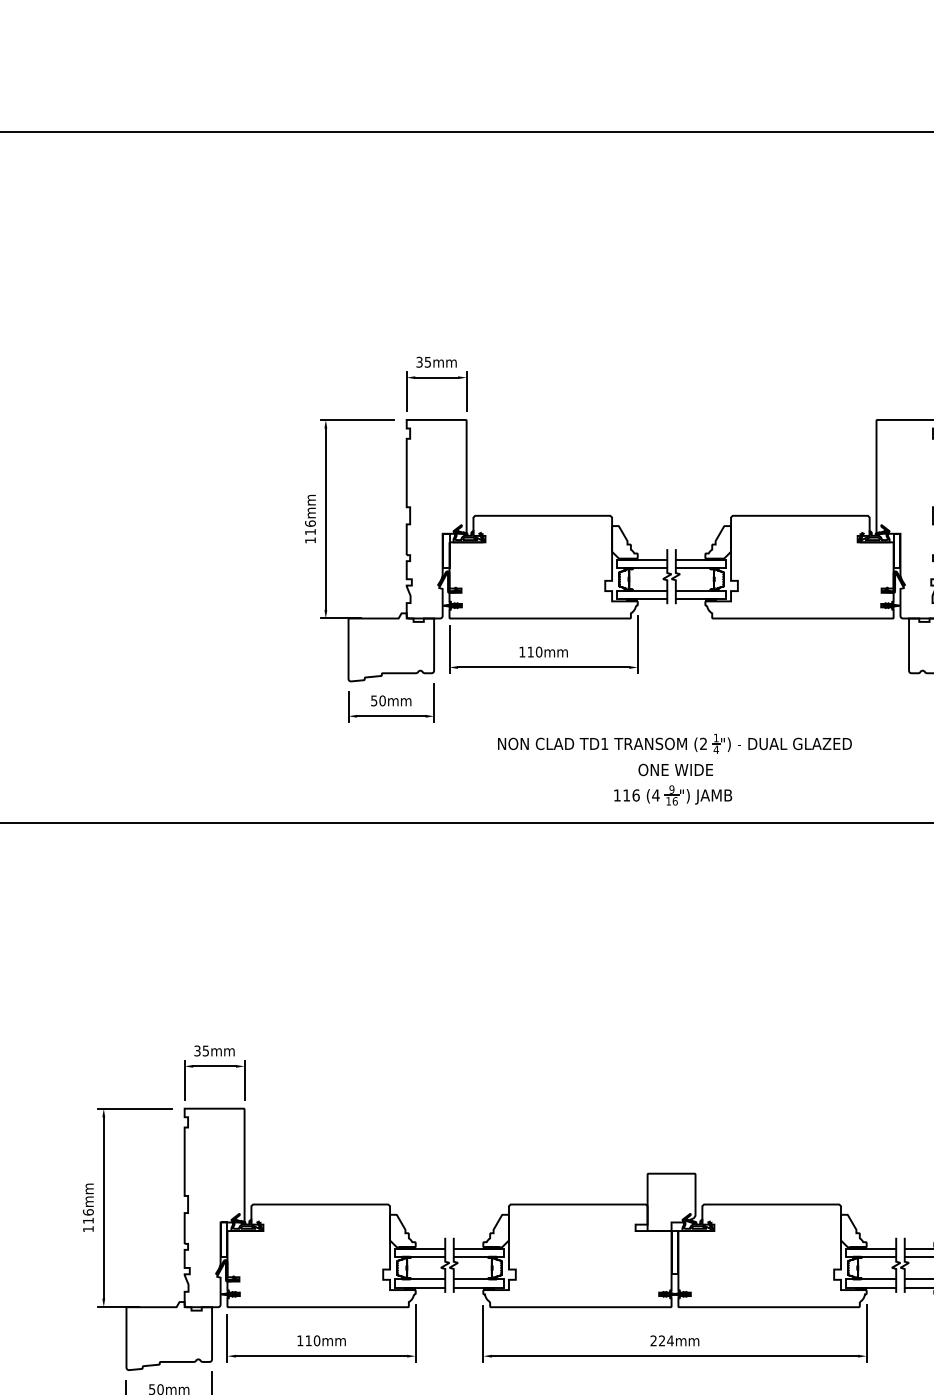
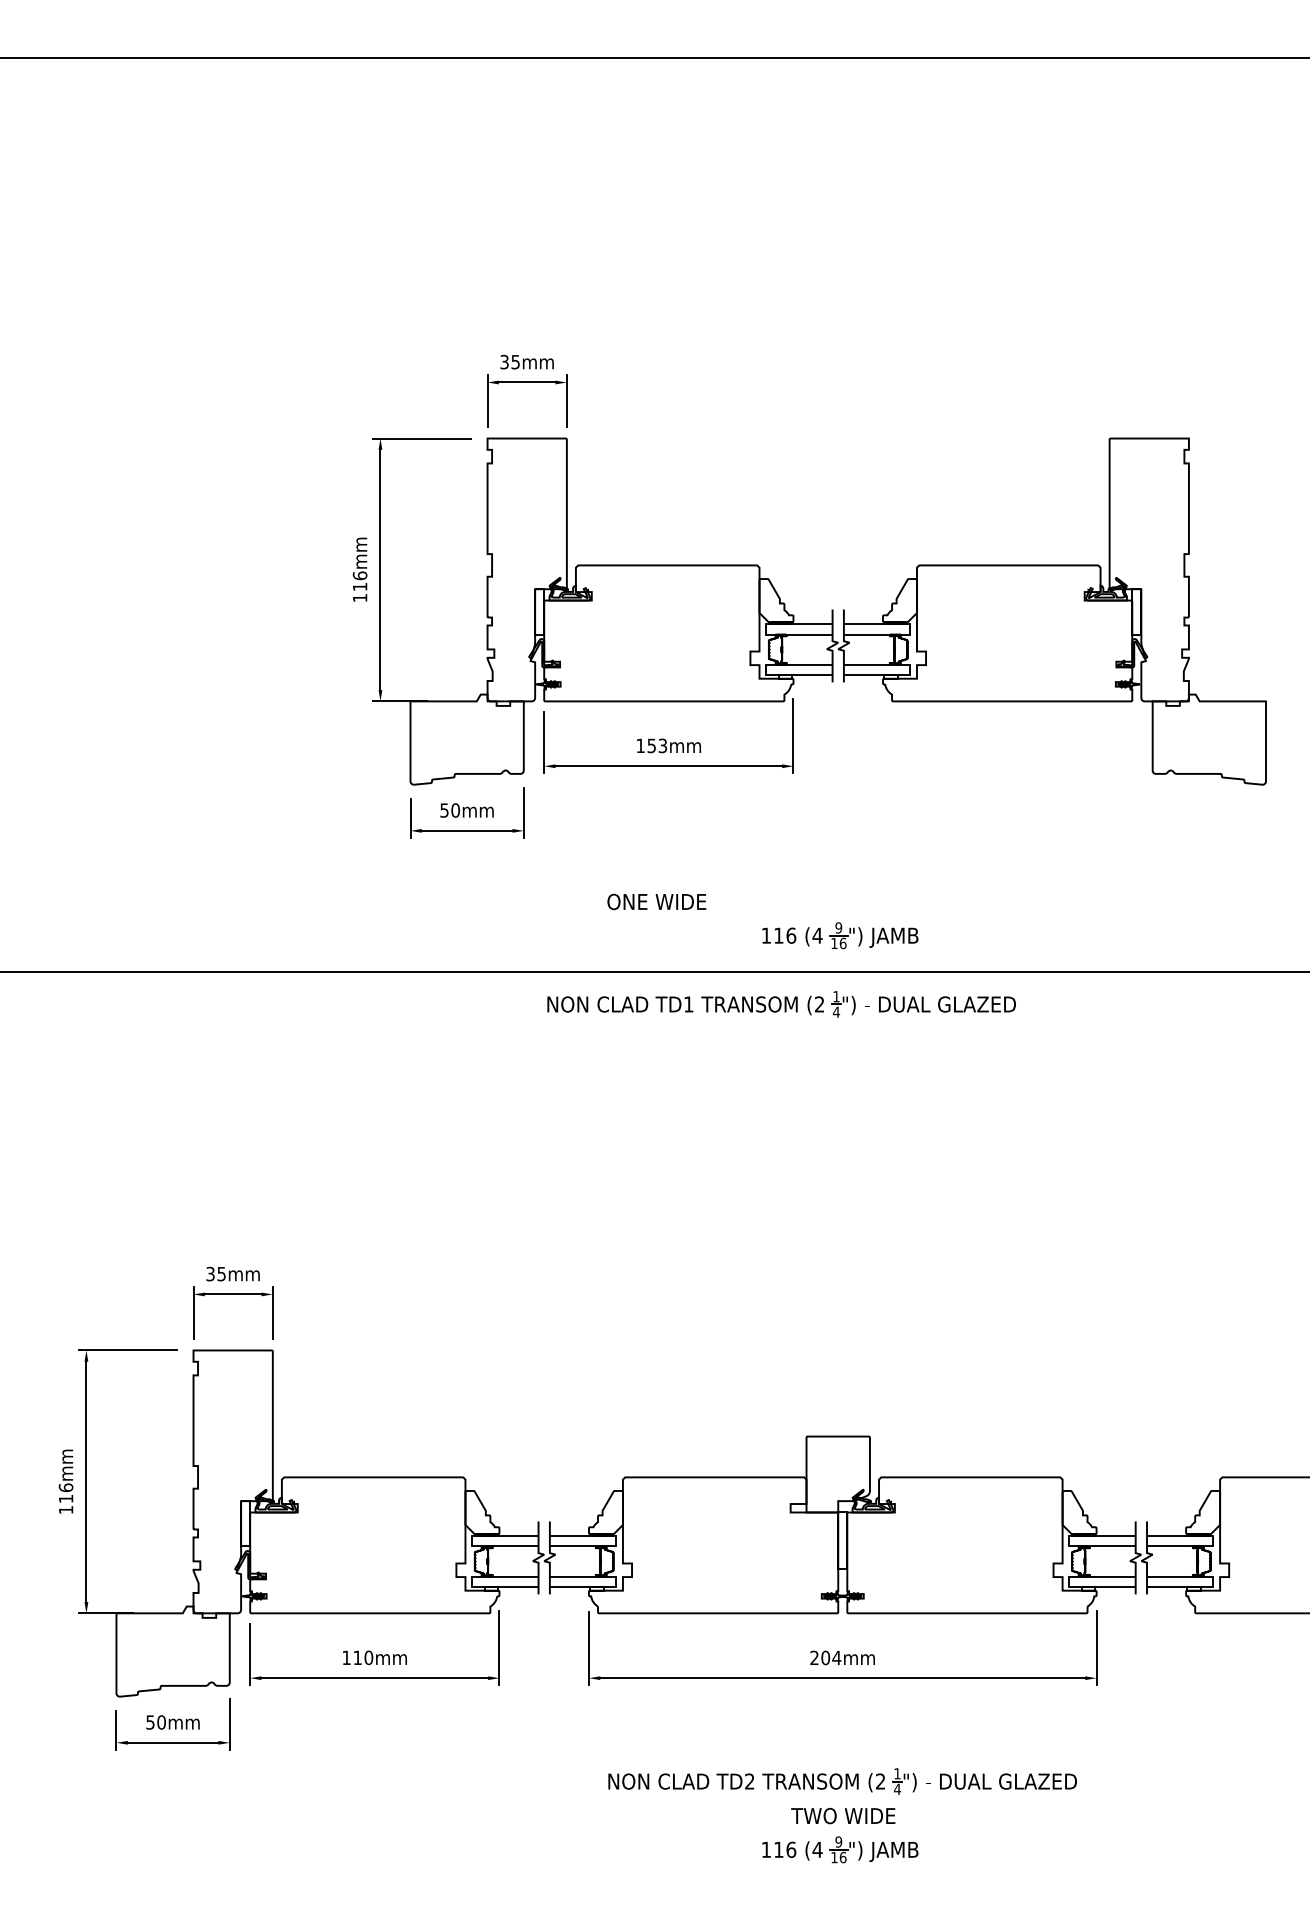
text: (535, 651) -> (657, 745), 110mm -> 153mm
part: (674, 743) -> (781, 1004), moved
text: (675, 769) -> (656, 901), moved
text: (661, 1340) -> (825, 1657), 224mm -> 204mm

